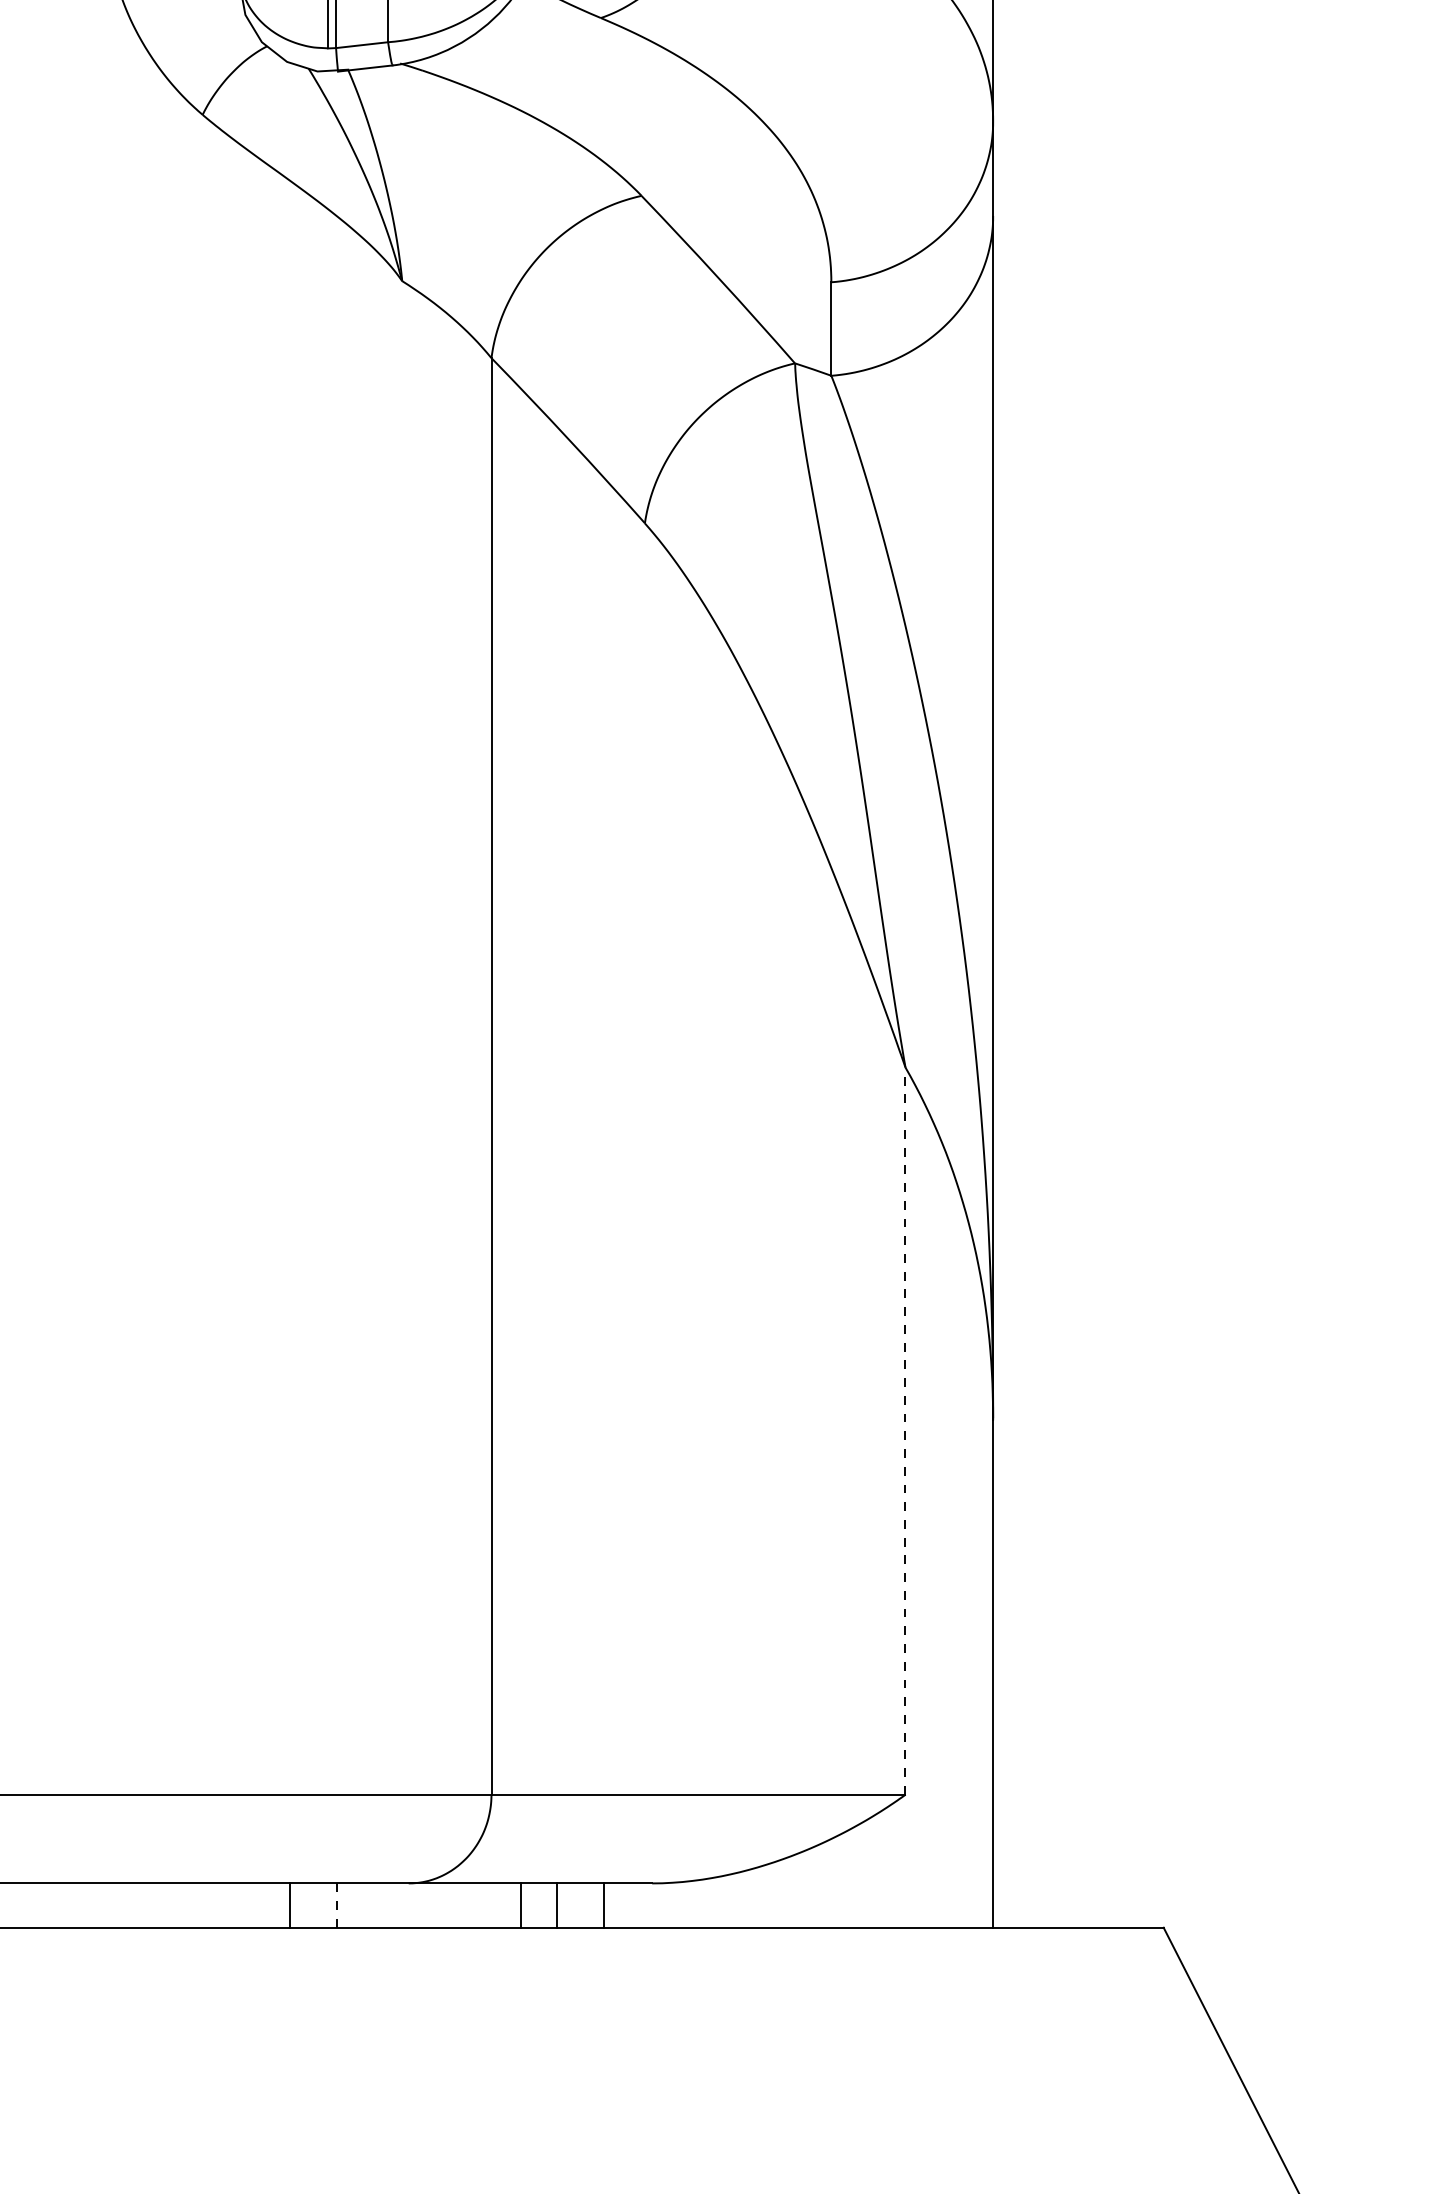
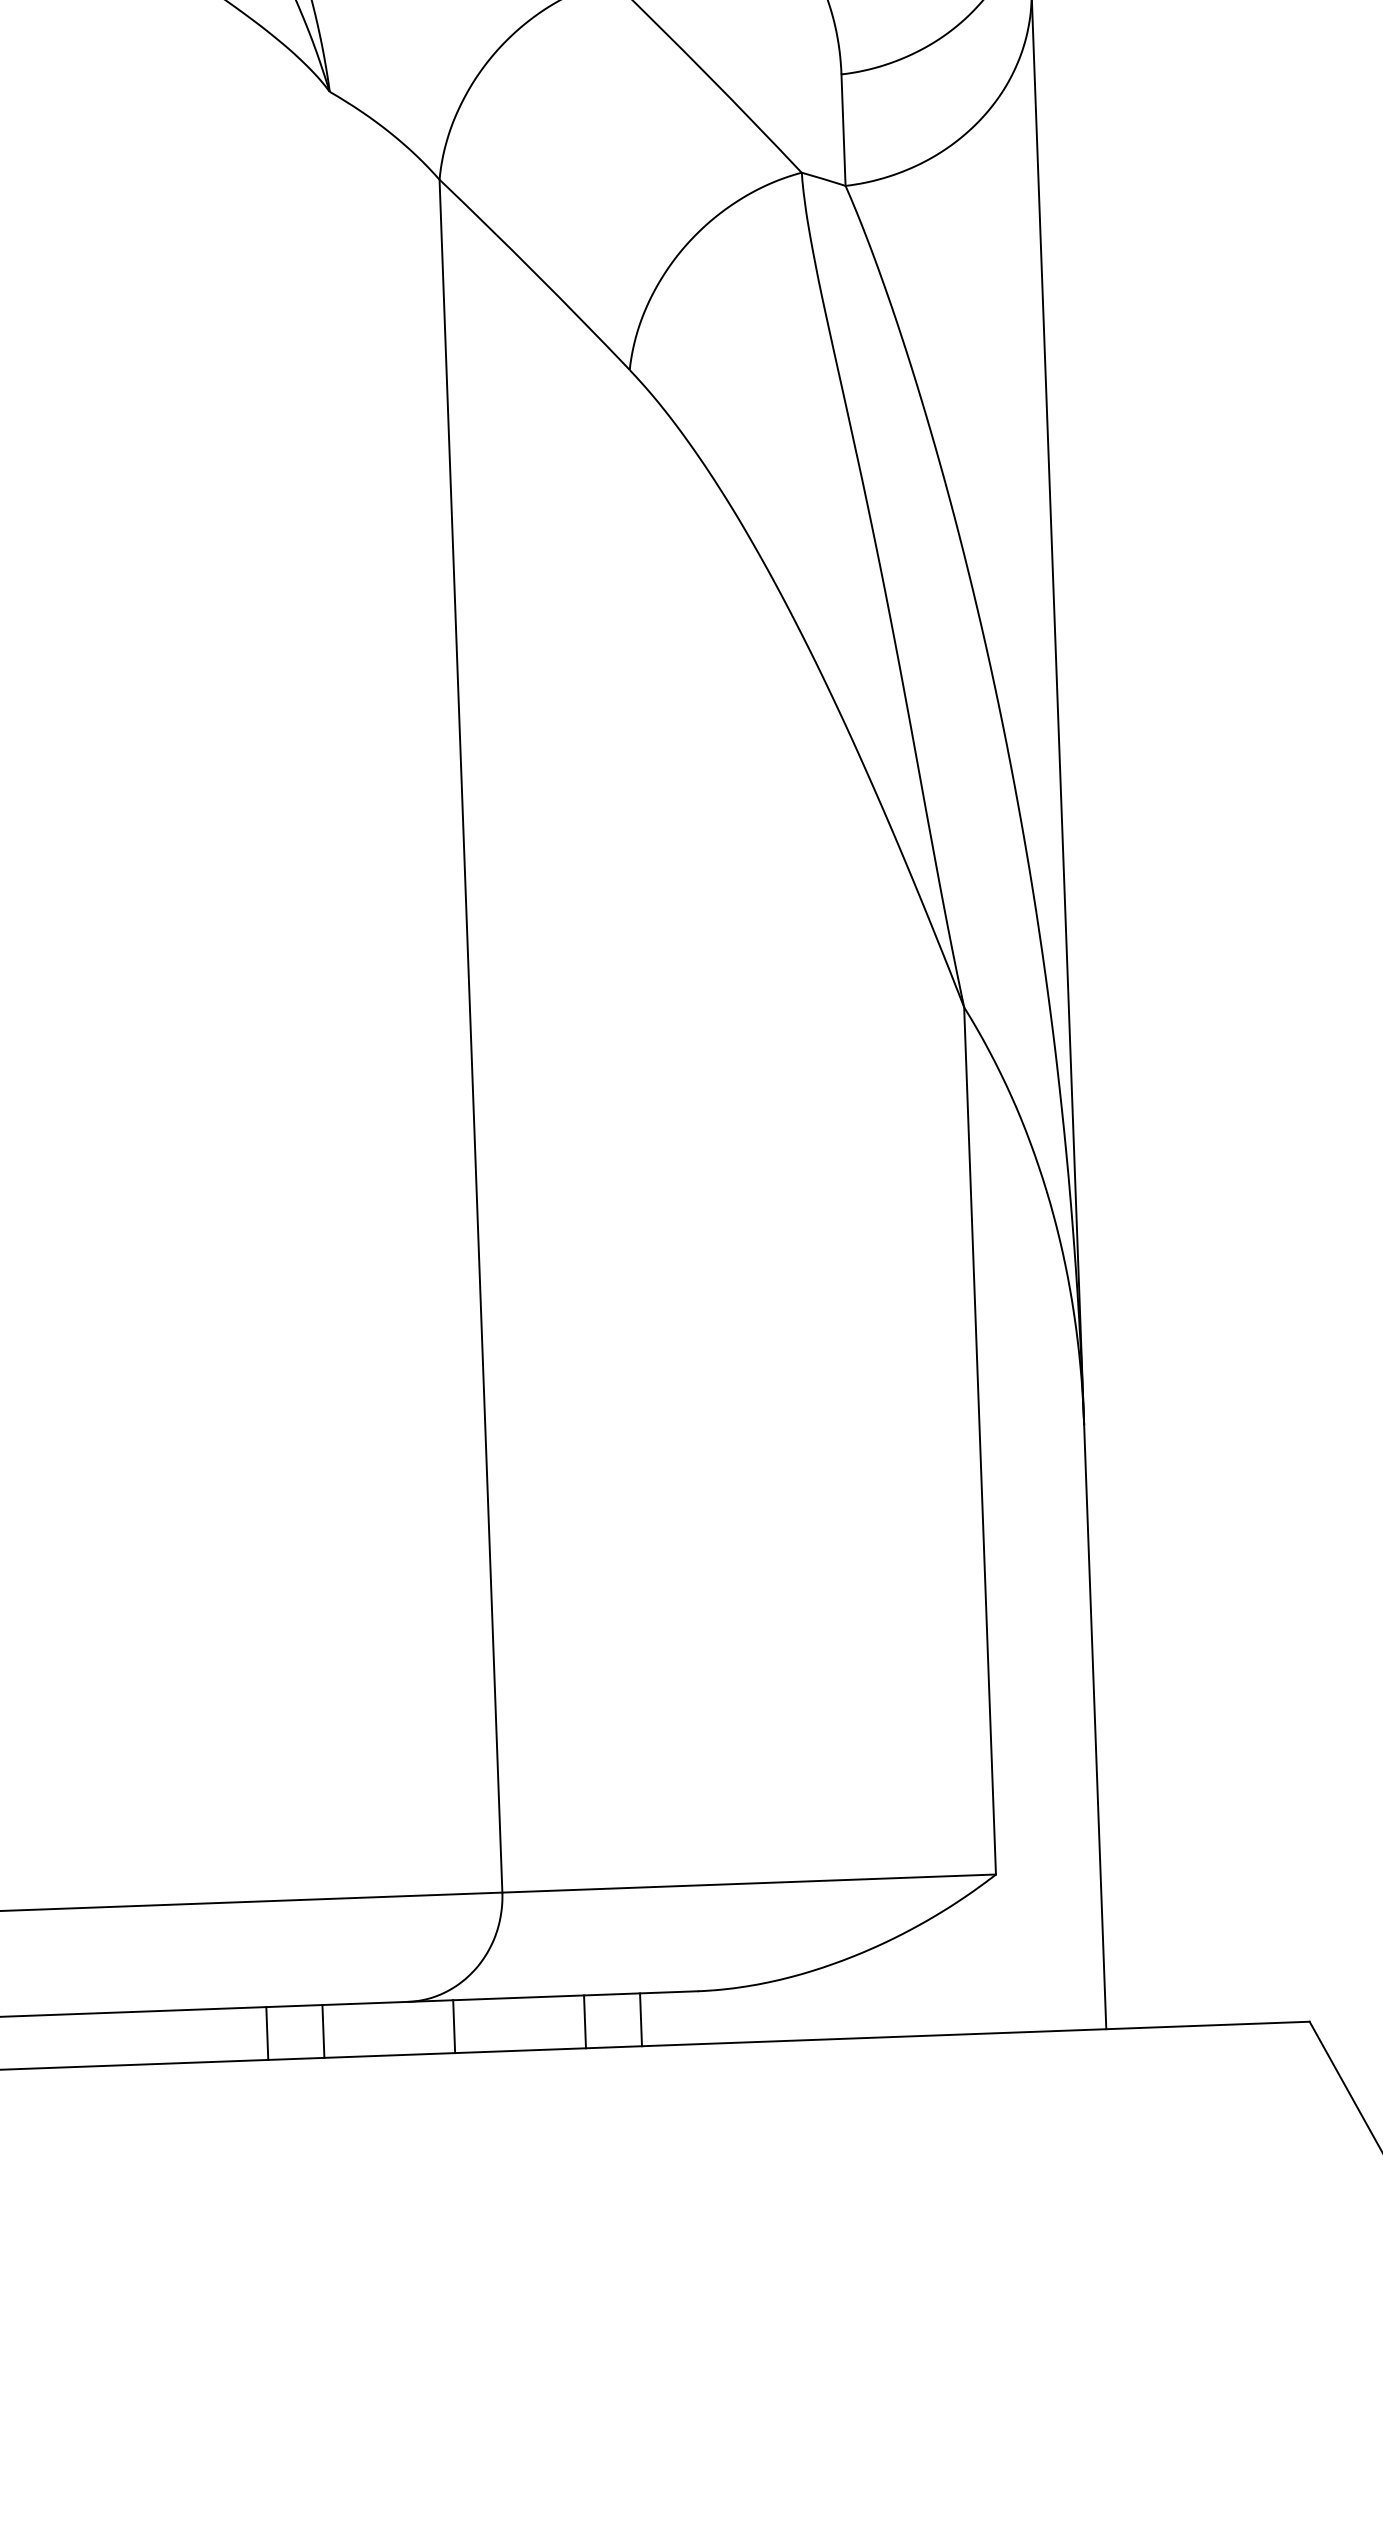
line: (905, 1431) -> (980, 1441), dashed -> solid
line: (337, 1905) -> (323, 2031), dashed -> solid
line: (520, 1905) -> (453, 2026), moved

